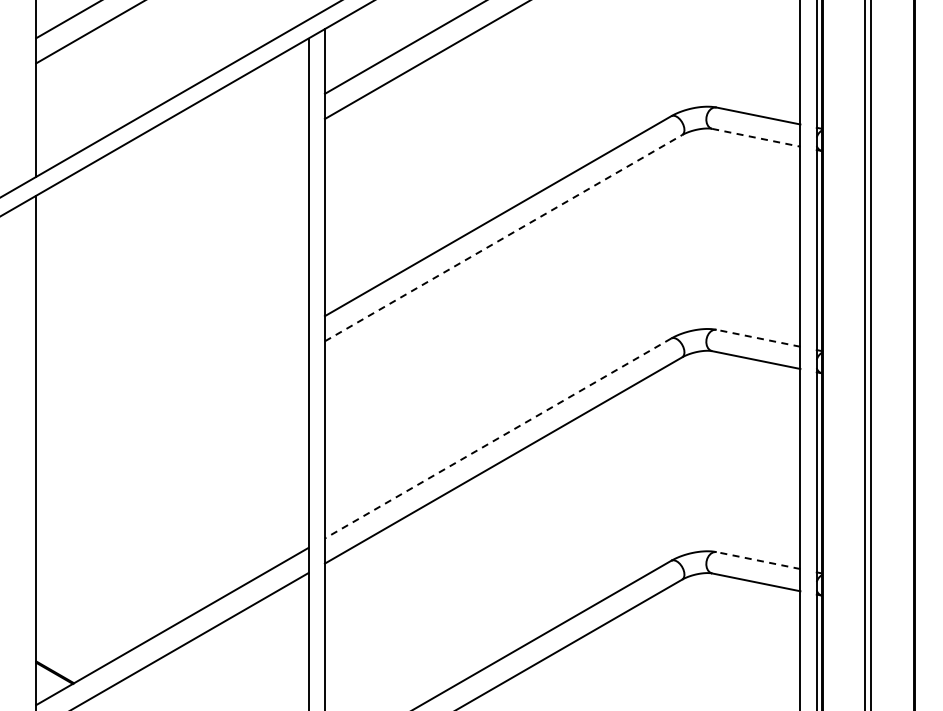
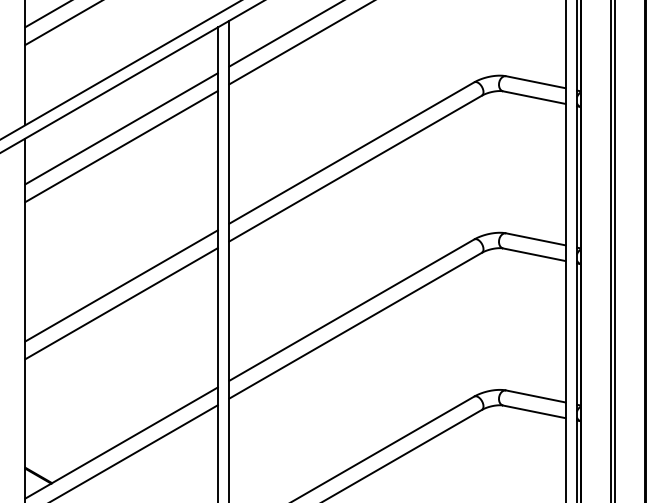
line: (756, 137) -> (534, 97), dashed -> solid
line: (172, 181) -> (121, 128), added
line: (172, 206) -> (121, 146), added
line: (504, 237) -> (356, 168), dashed -> solid
line: (758, 338) -> (535, 239), dashed -> solid
line: (172, 403) -> (121, 285), added
line: (172, 429) -> (121, 303), added
line: (498, 438) -> (352, 310), dashed -> solid
line: (758, 560) -> (535, 396), dashed -> solid

